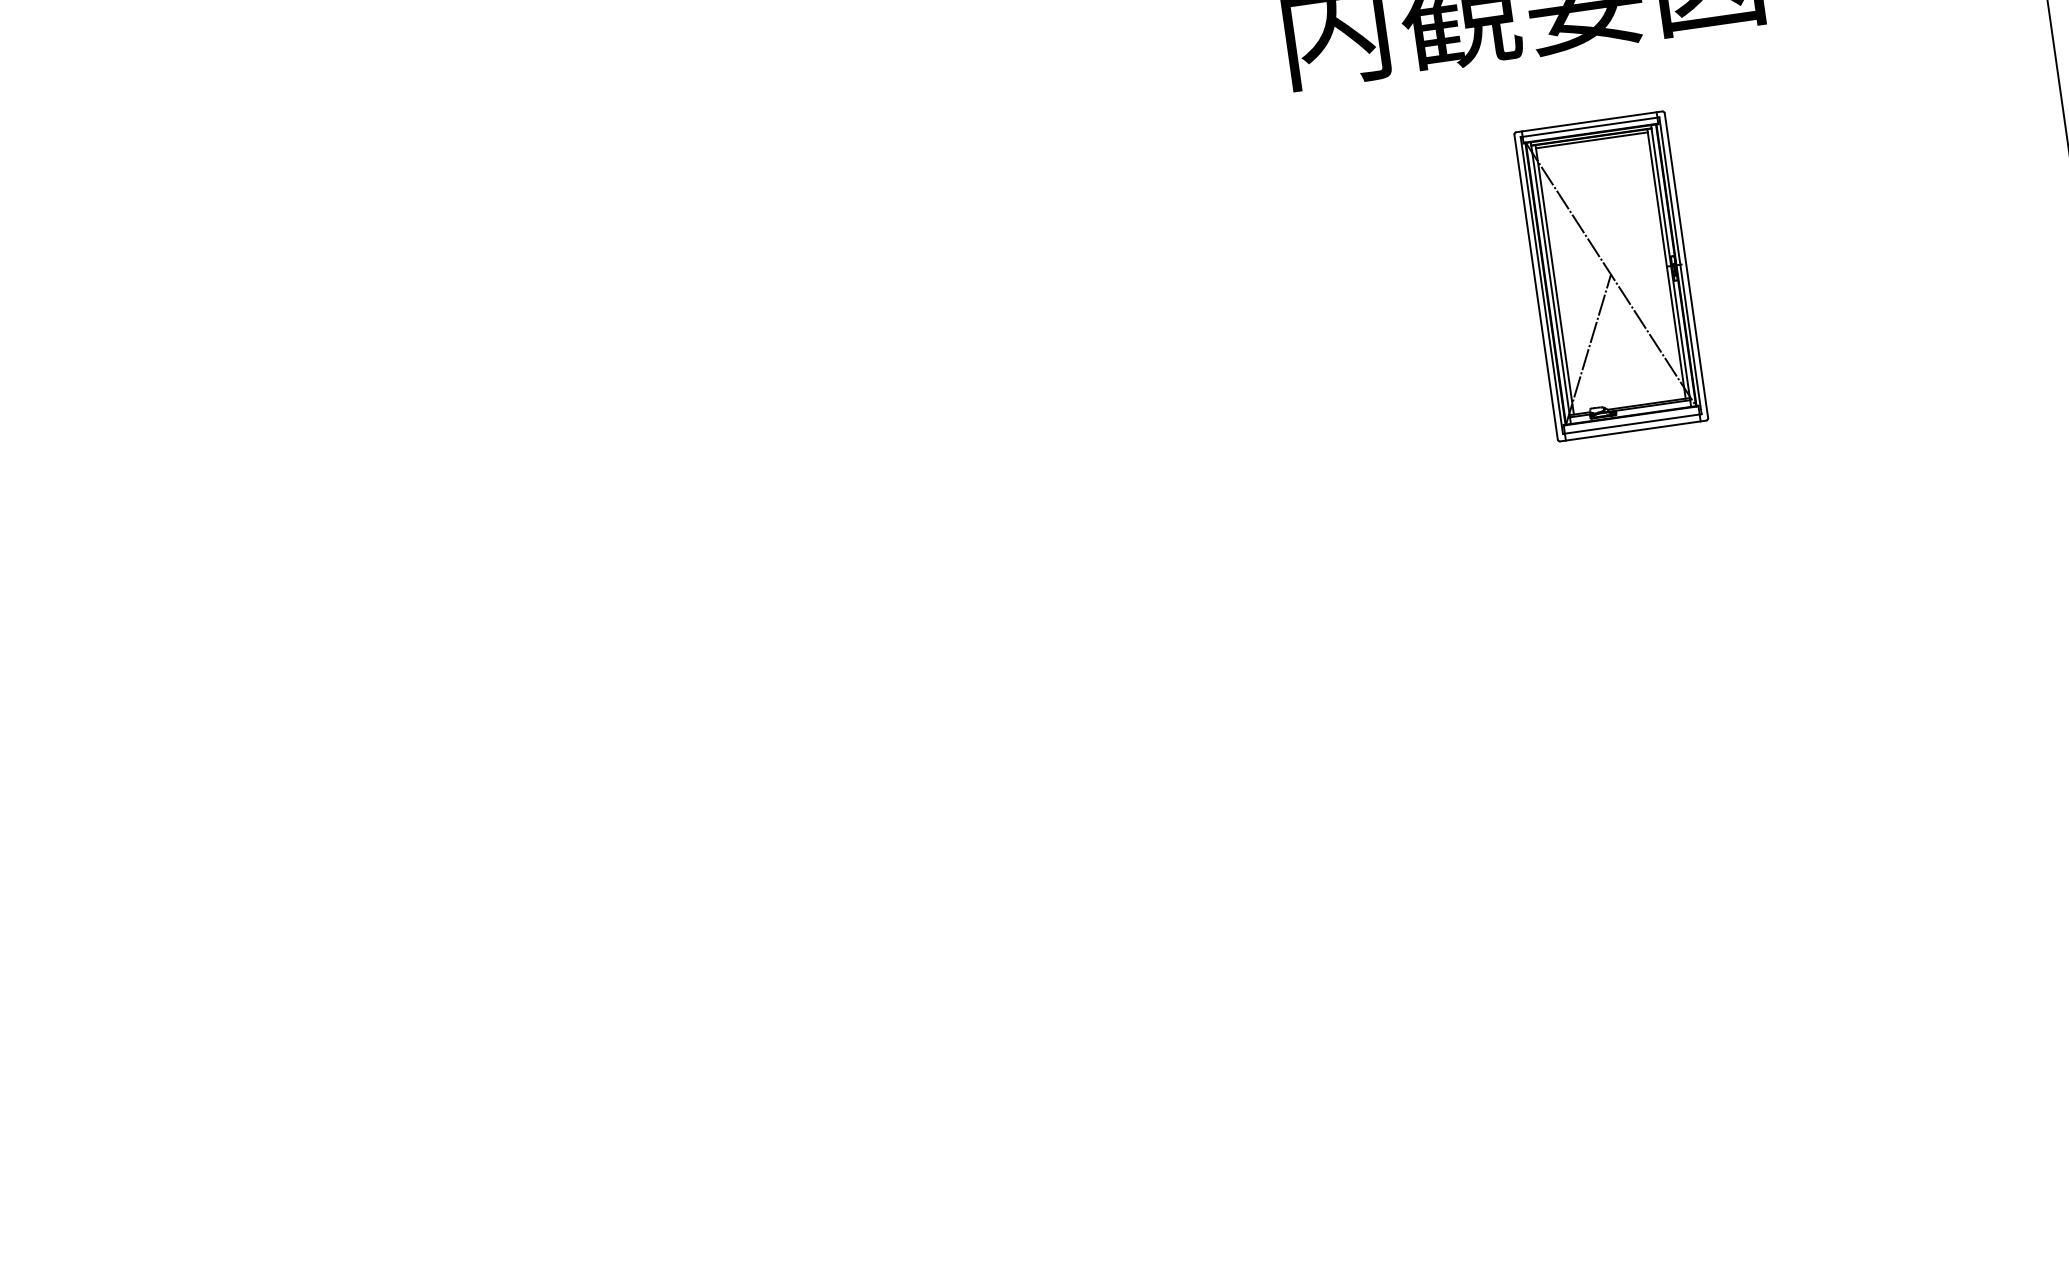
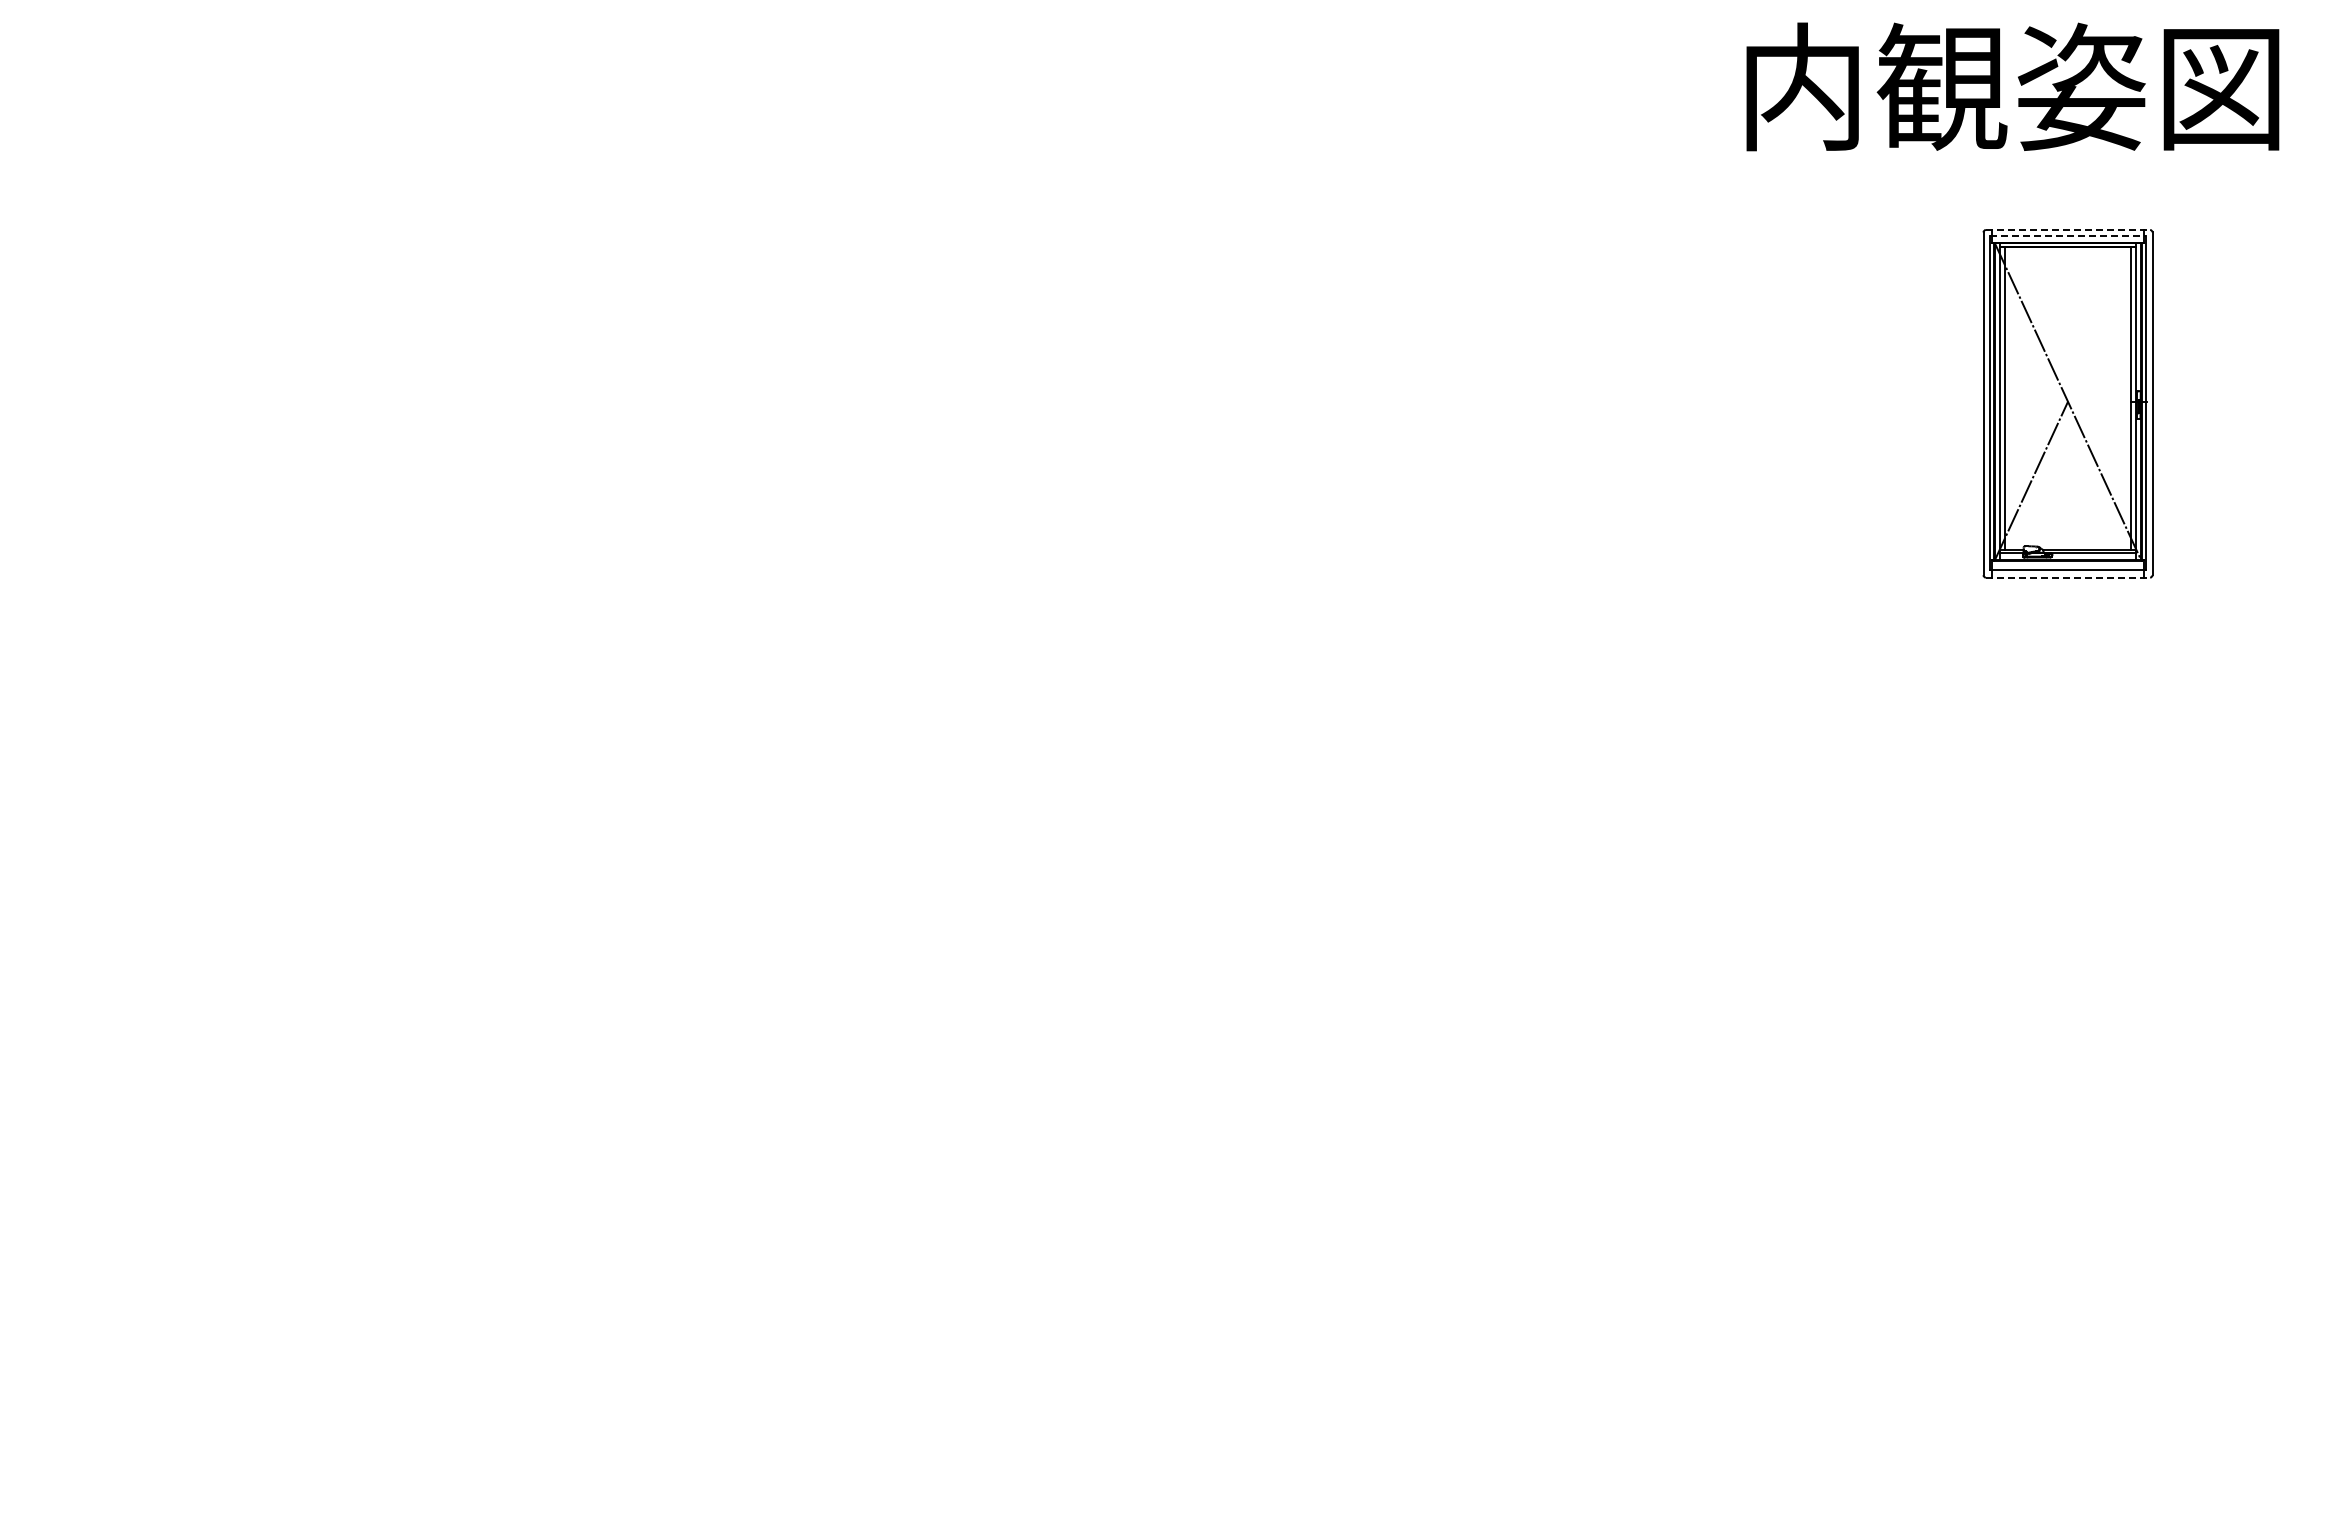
line: (1589, 122) -> (2068, 230), solid -> dashed
line: (1590, 127) -> (2068, 236), solid -> dashed
line: (1591, 140) -> (2067, 250), removed
line: (1633, 430) -> (2068, 577), solid -> dashed

